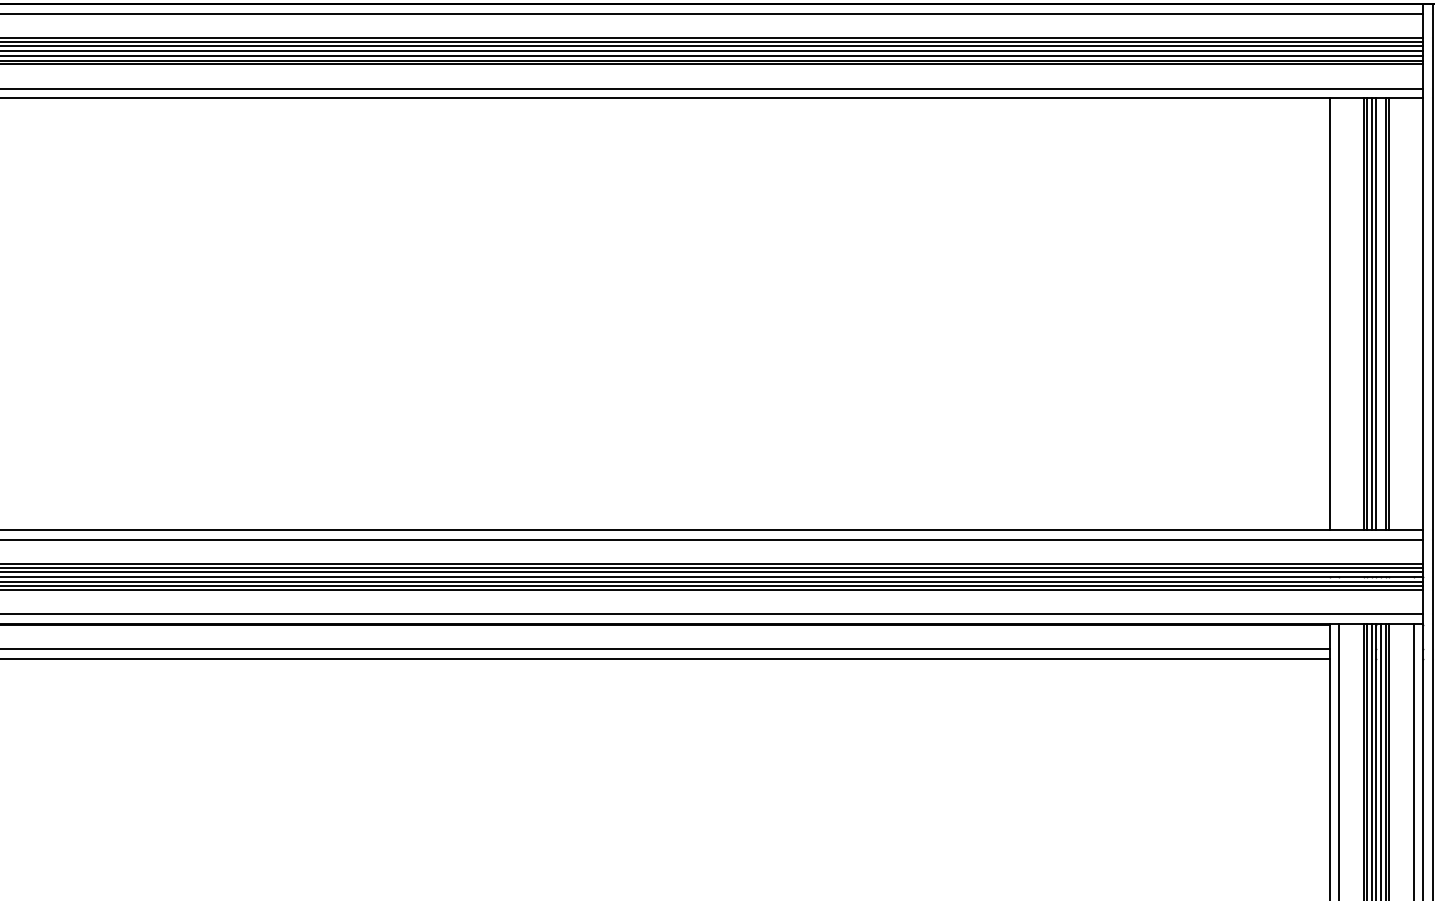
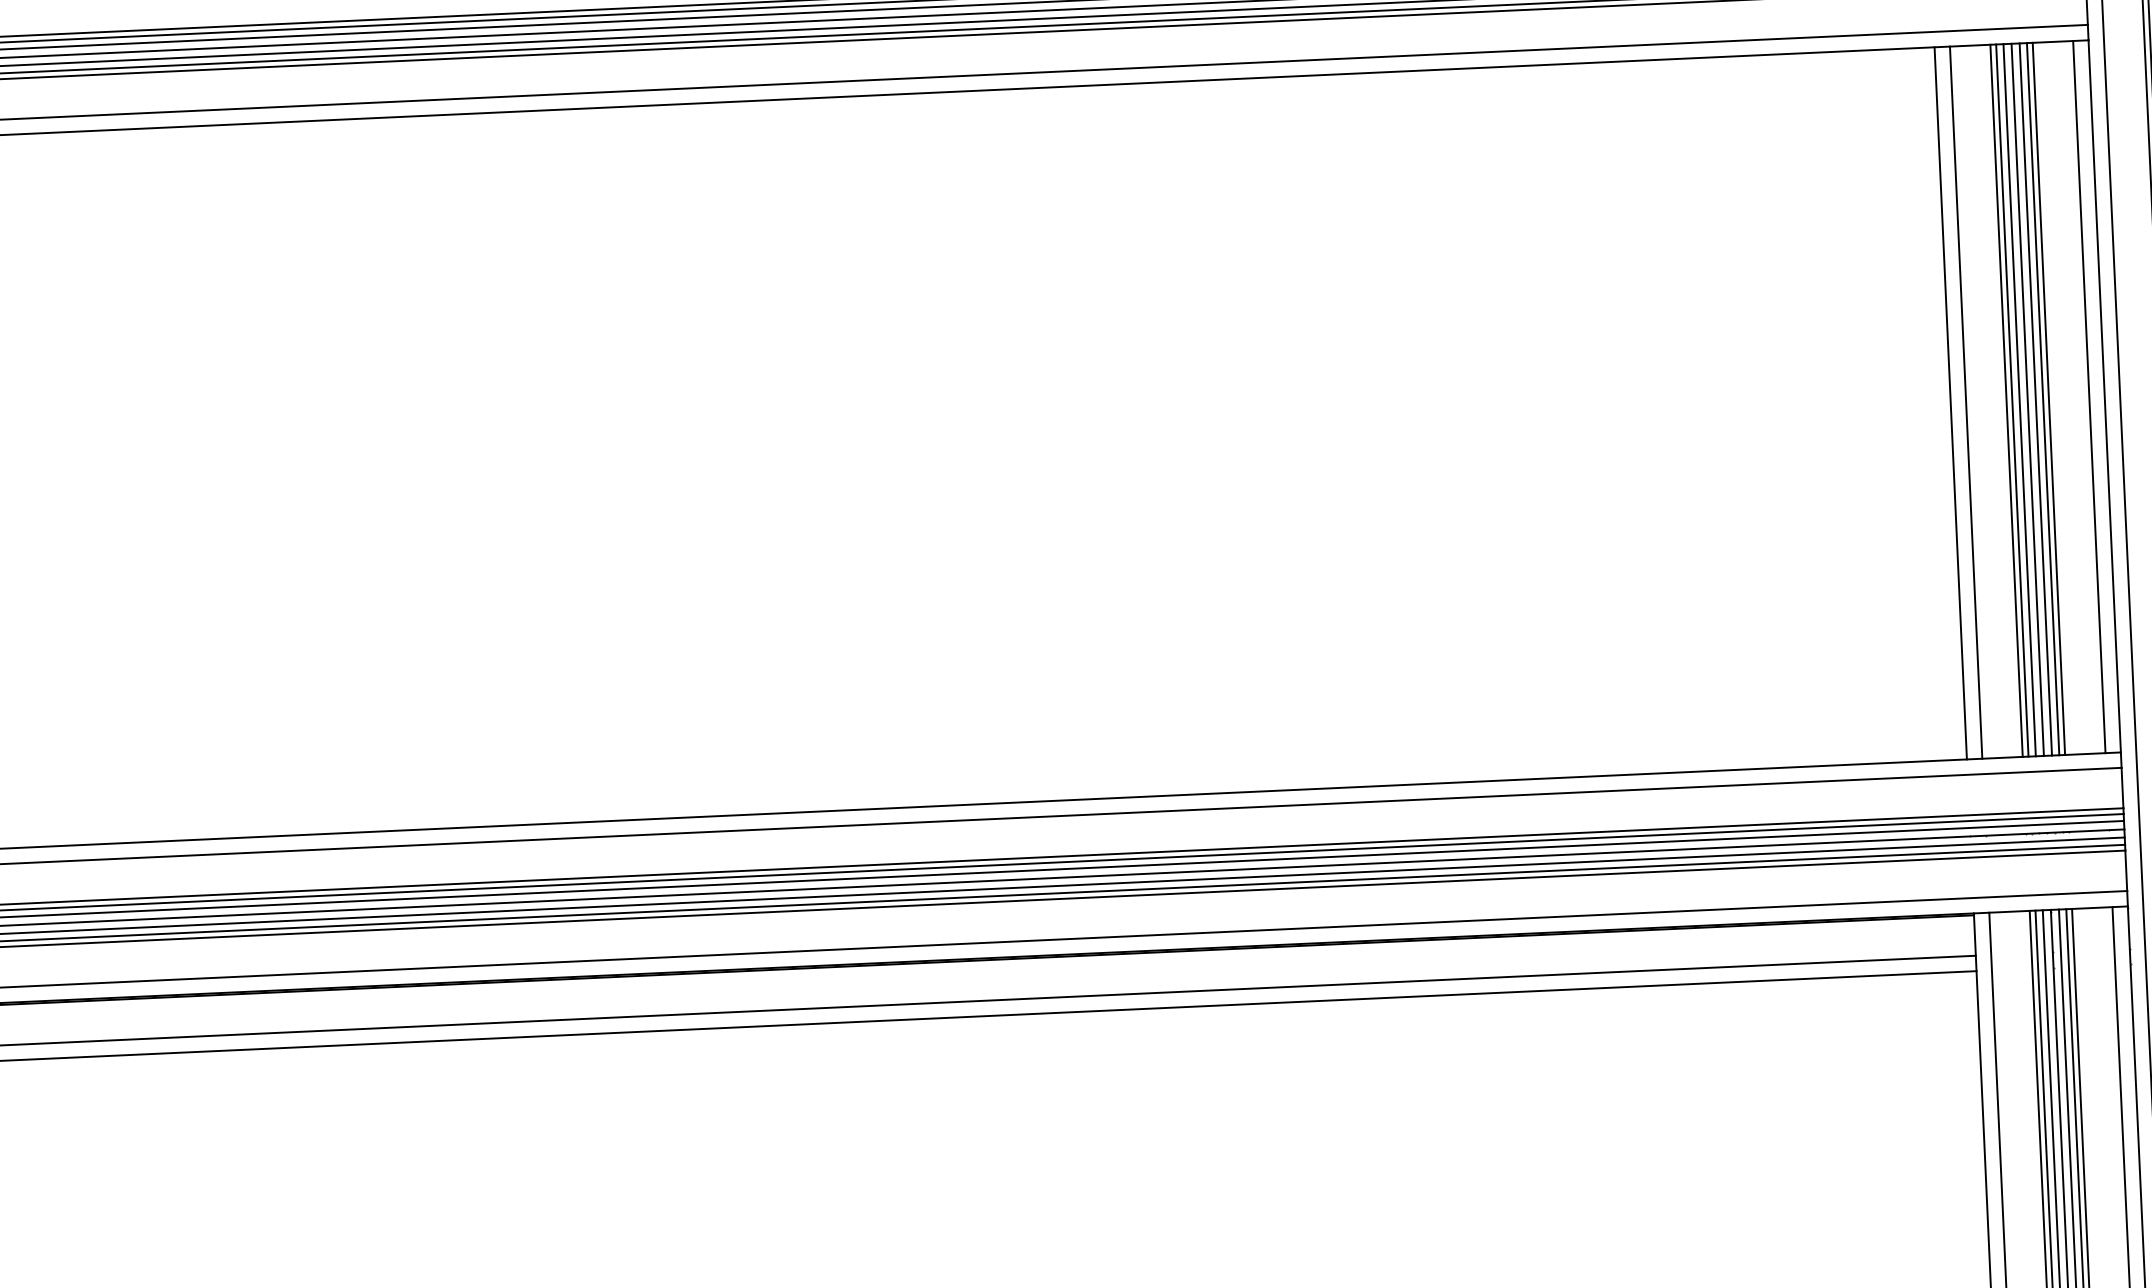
line: (1339, 313) -> (1966, 401), added
line: (1381, 313) -> (2036, 398), added
line: (1413, 313) -> (2088, 396), added

